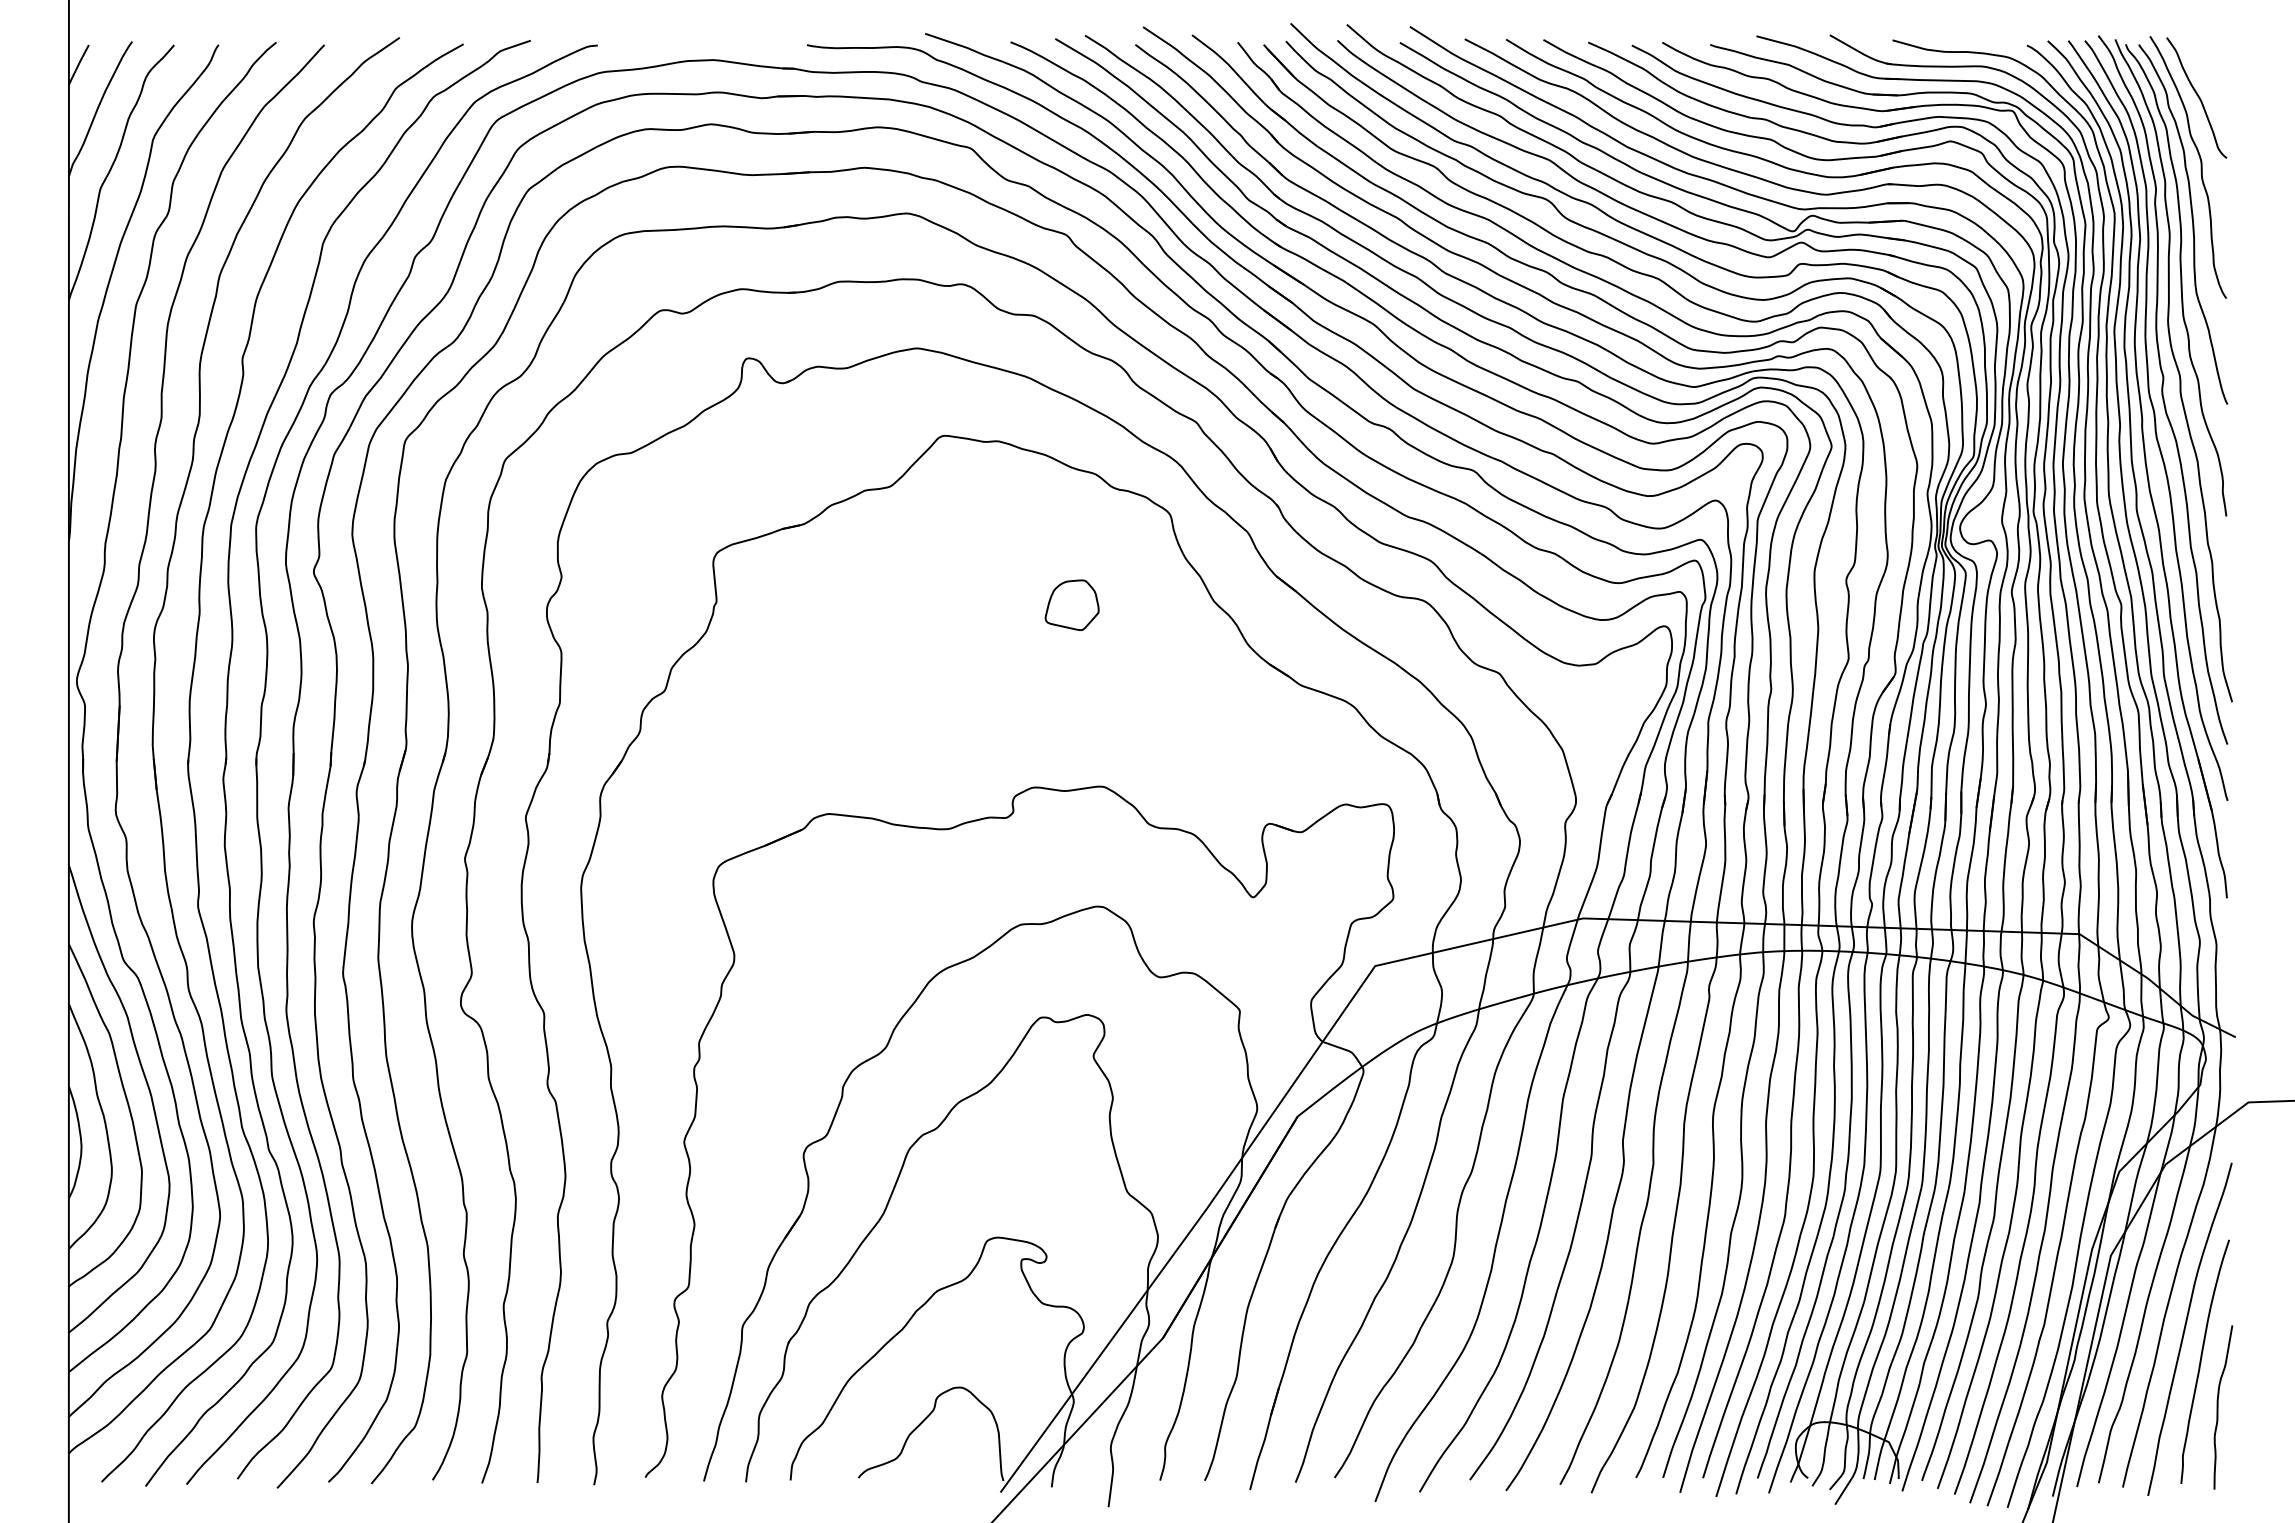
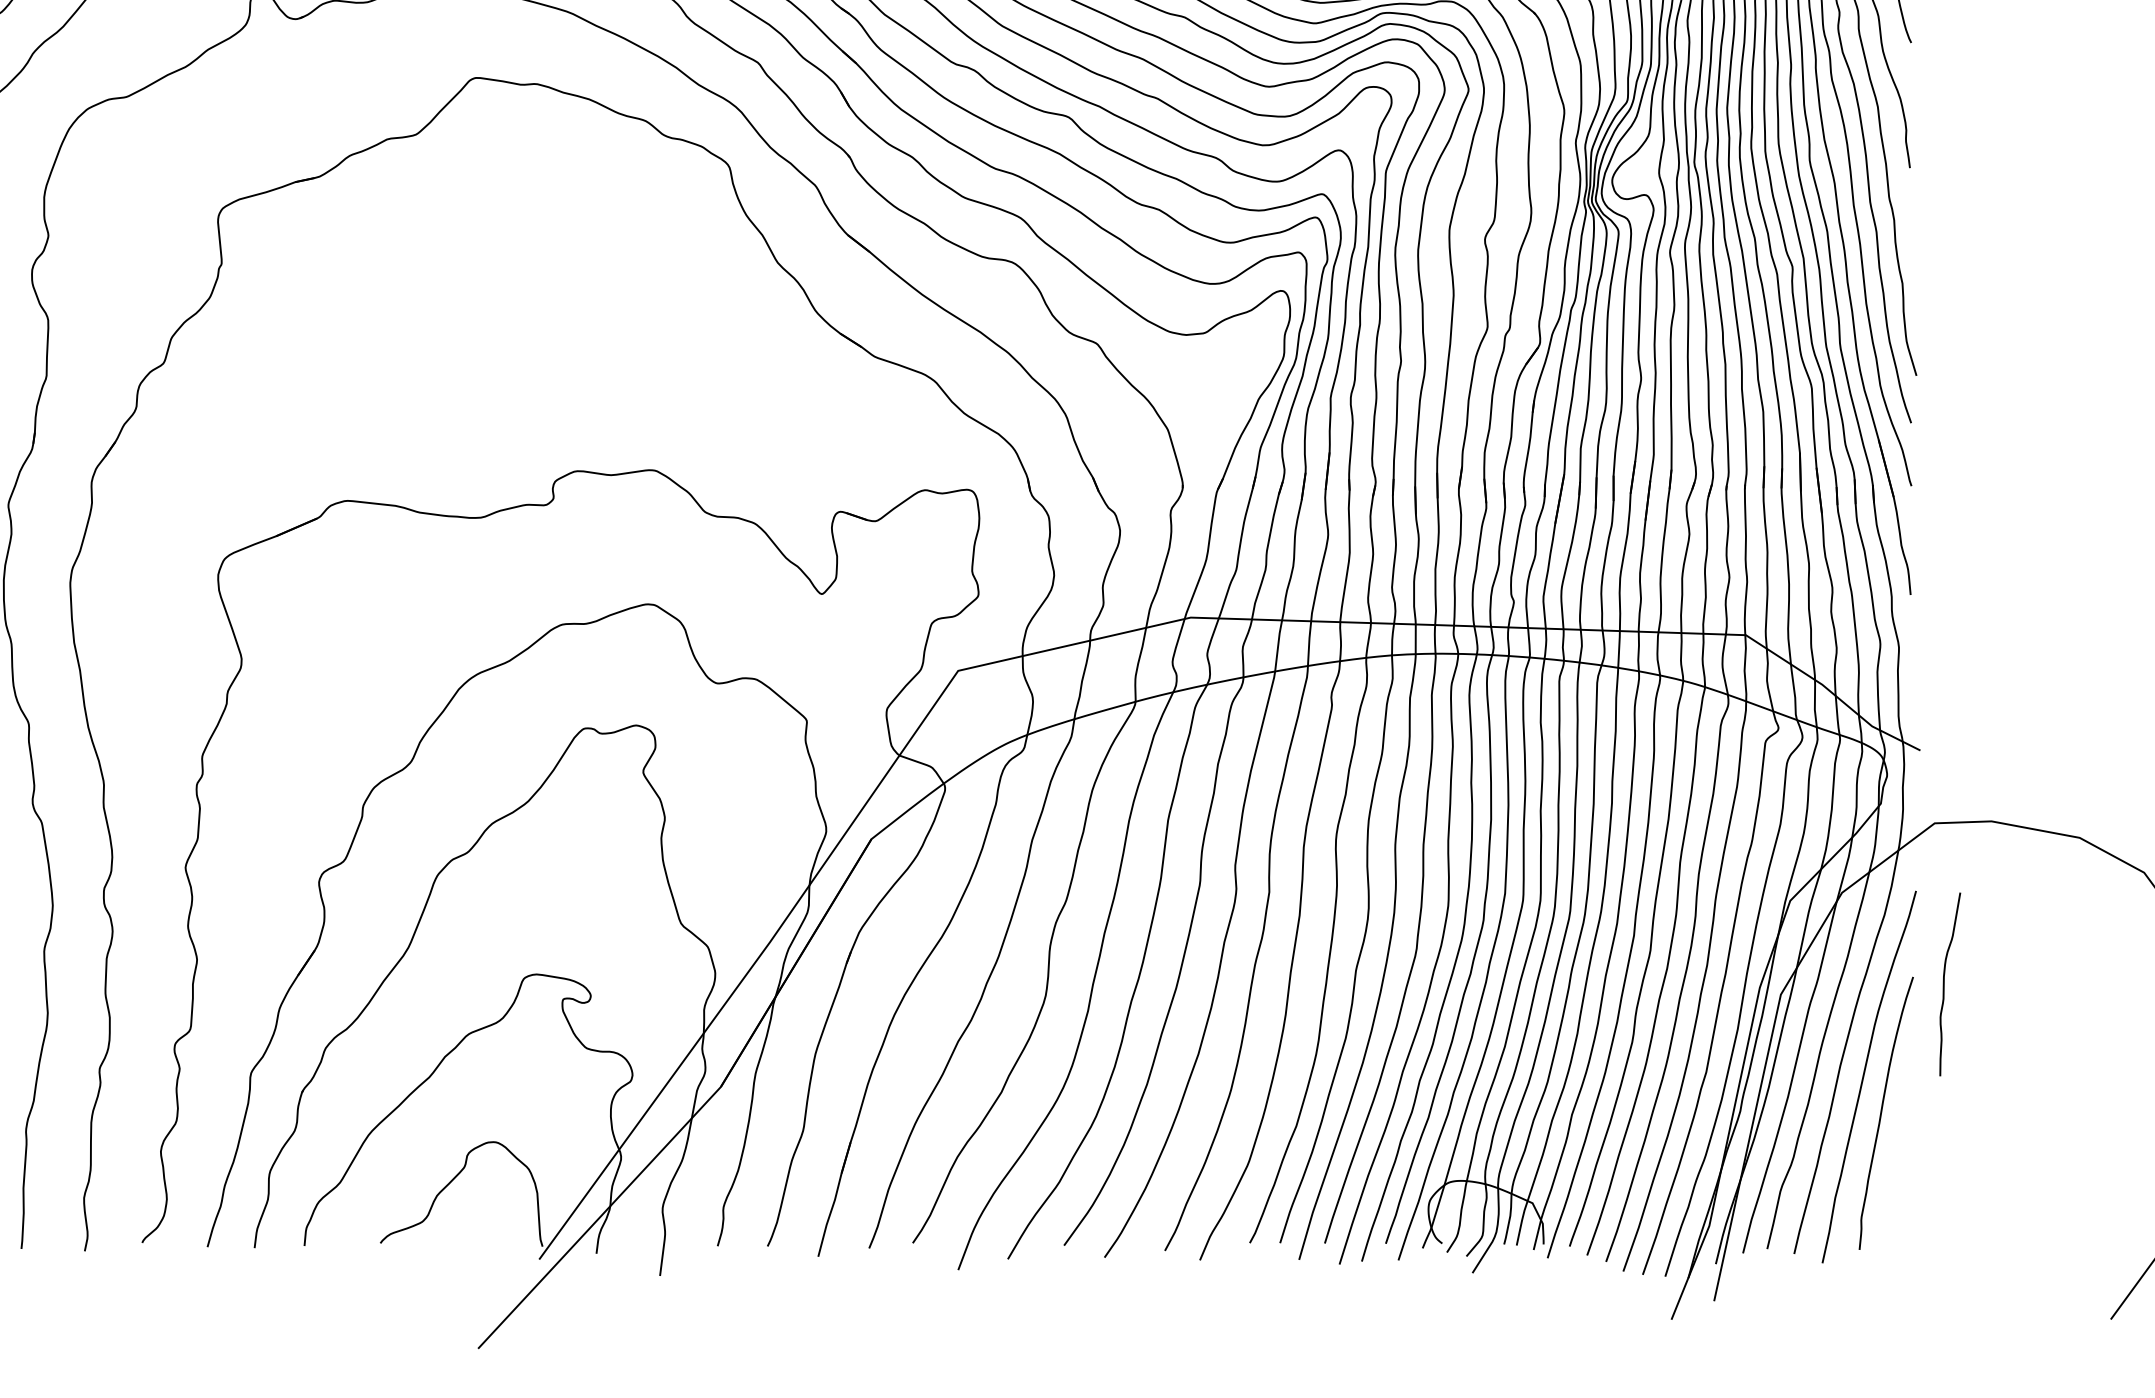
part: (1071, 604) -> (618, 266), removed
curve: (2218, 1407) -> (1944, 984), moved

